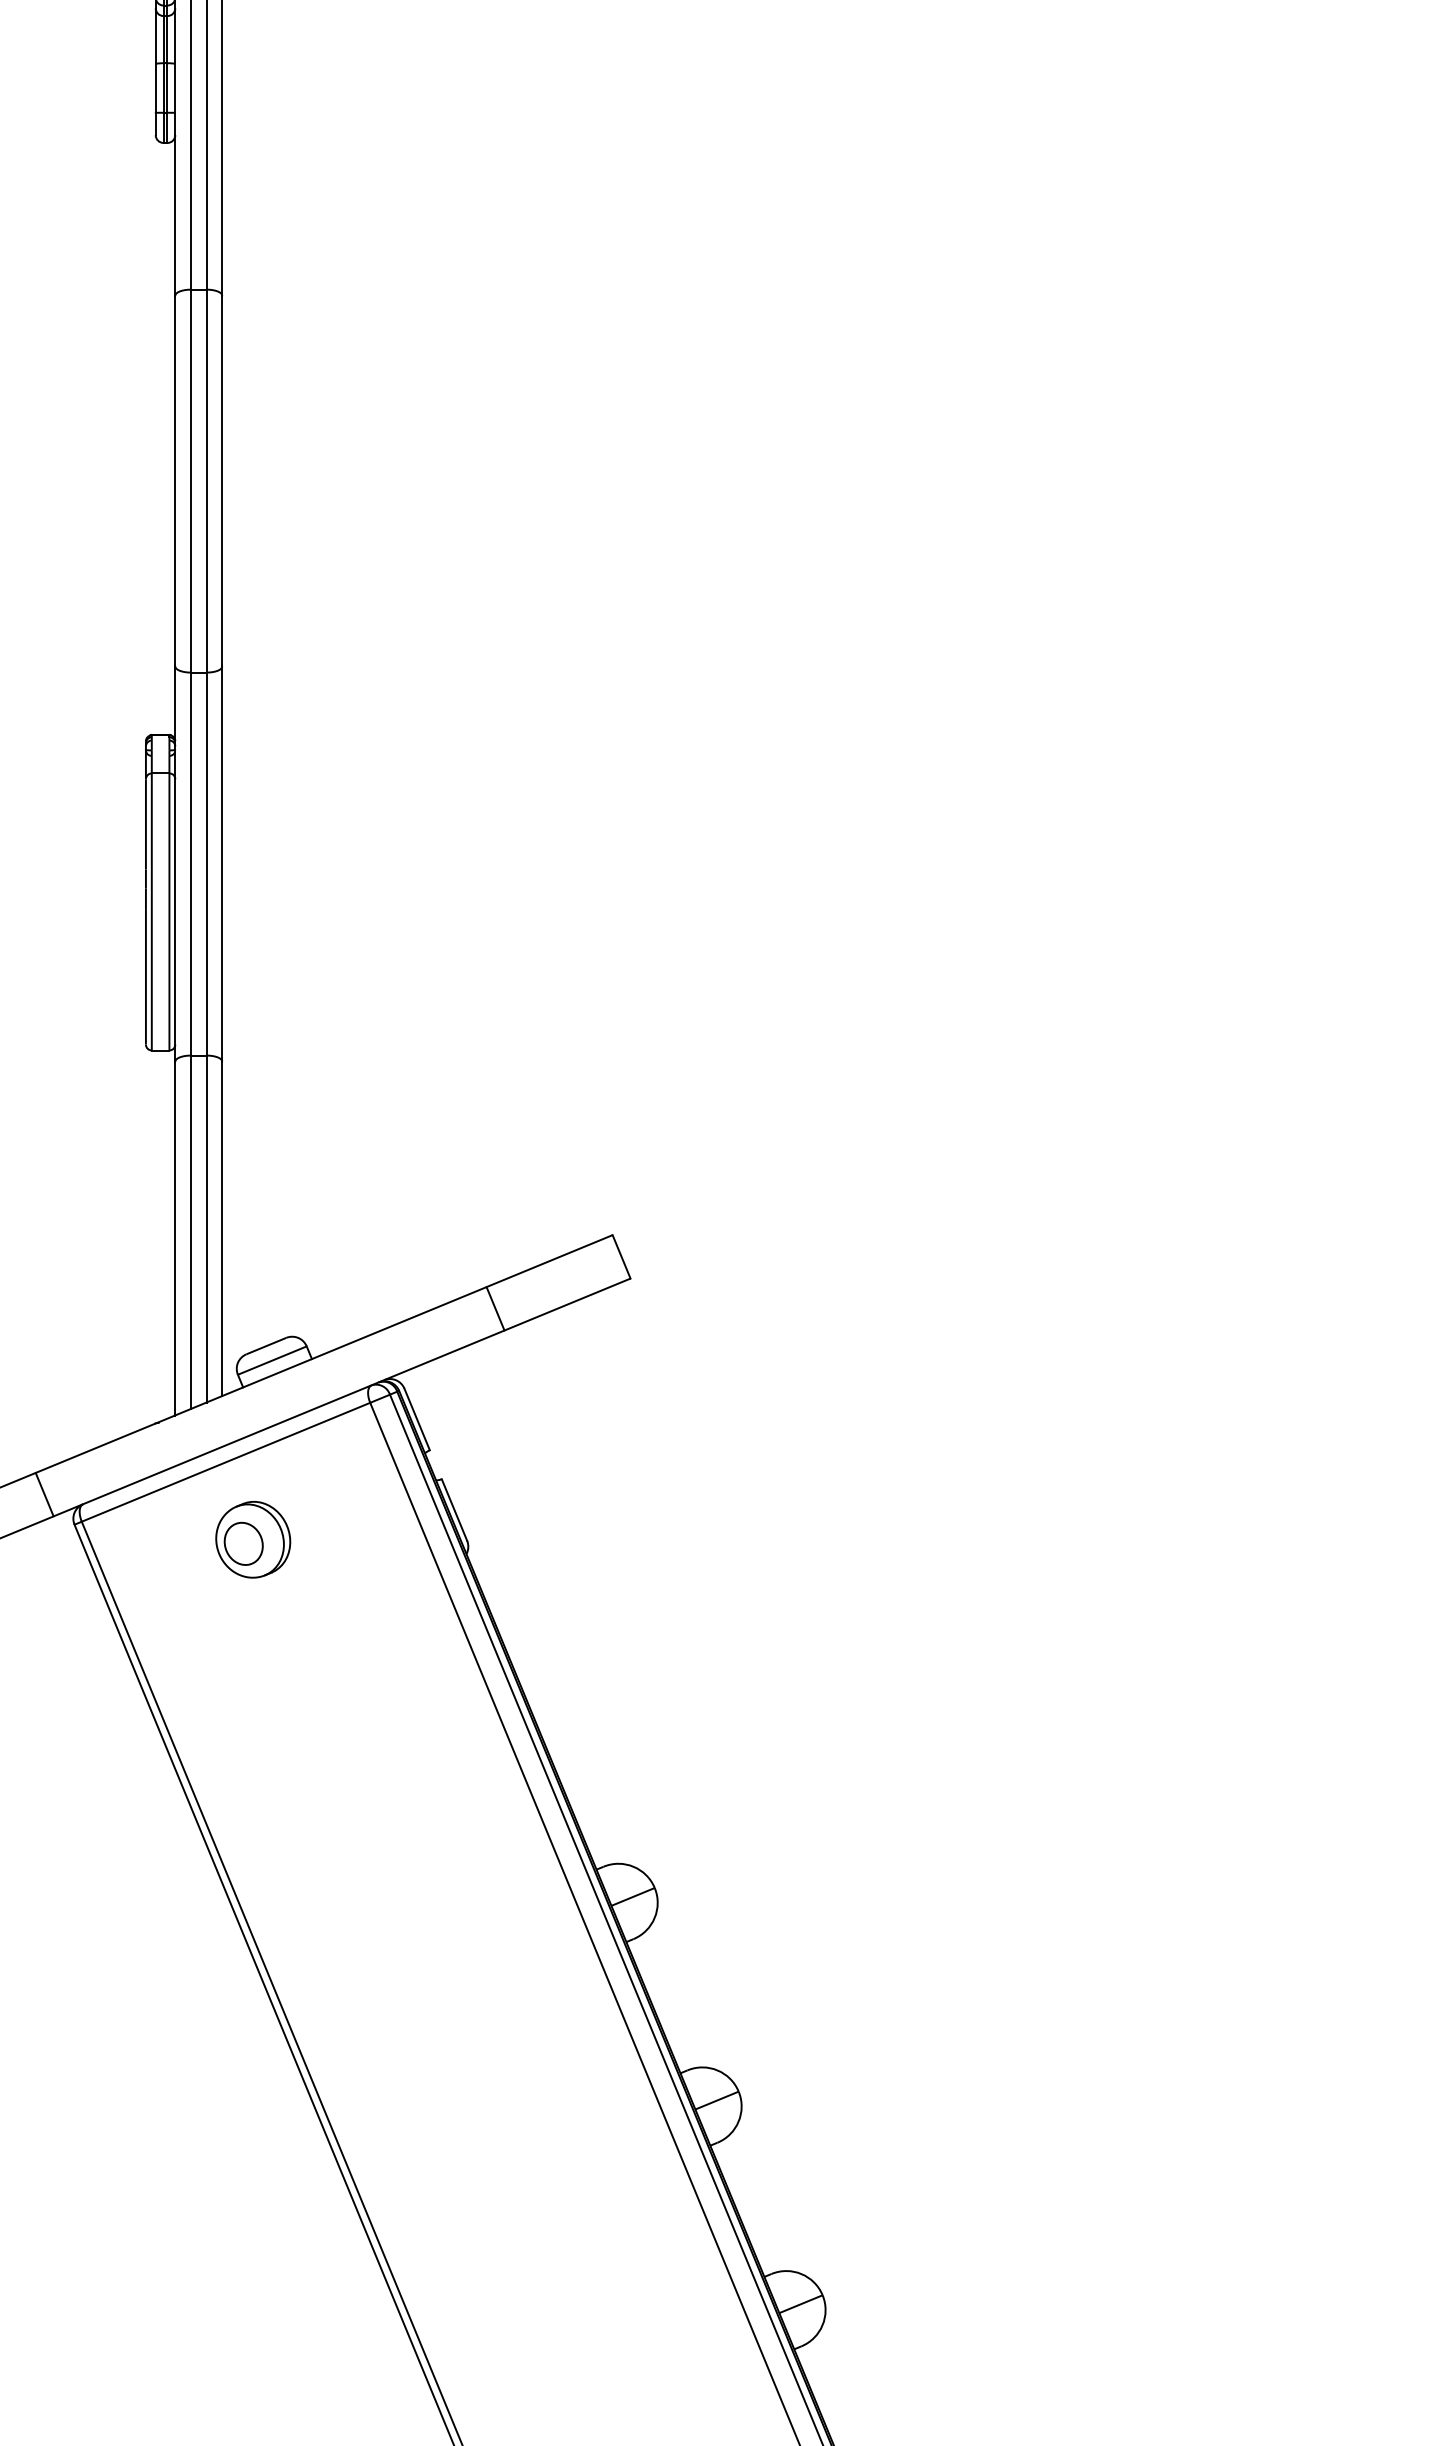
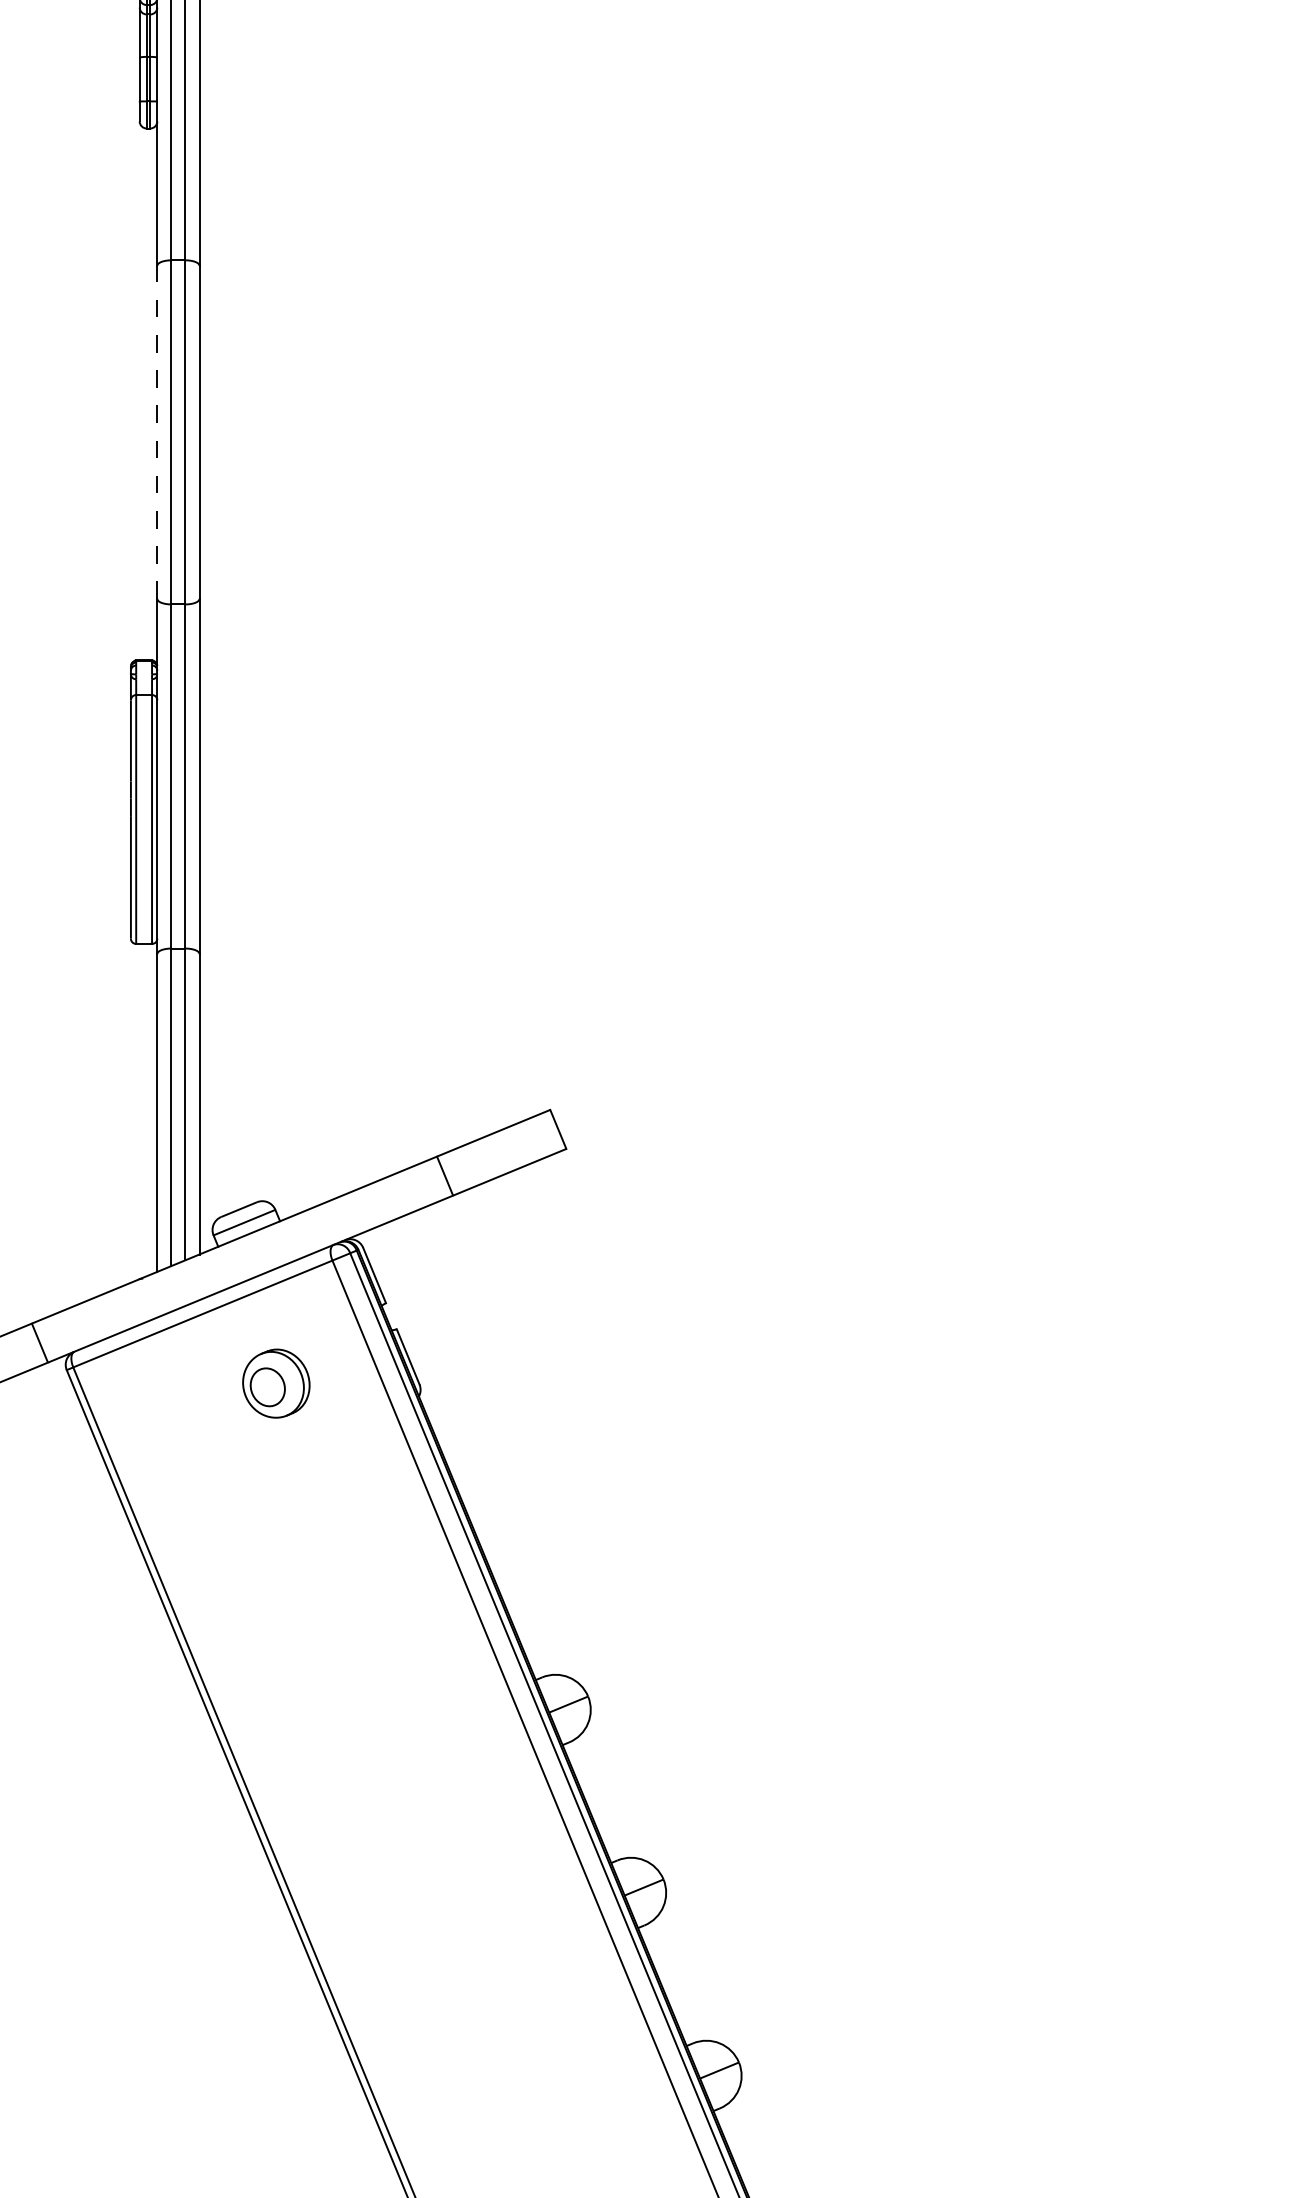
line: (175, 481) -> (157, 432), solid -> dashed
part: (253, 1539) -> (276, 1383), moved

